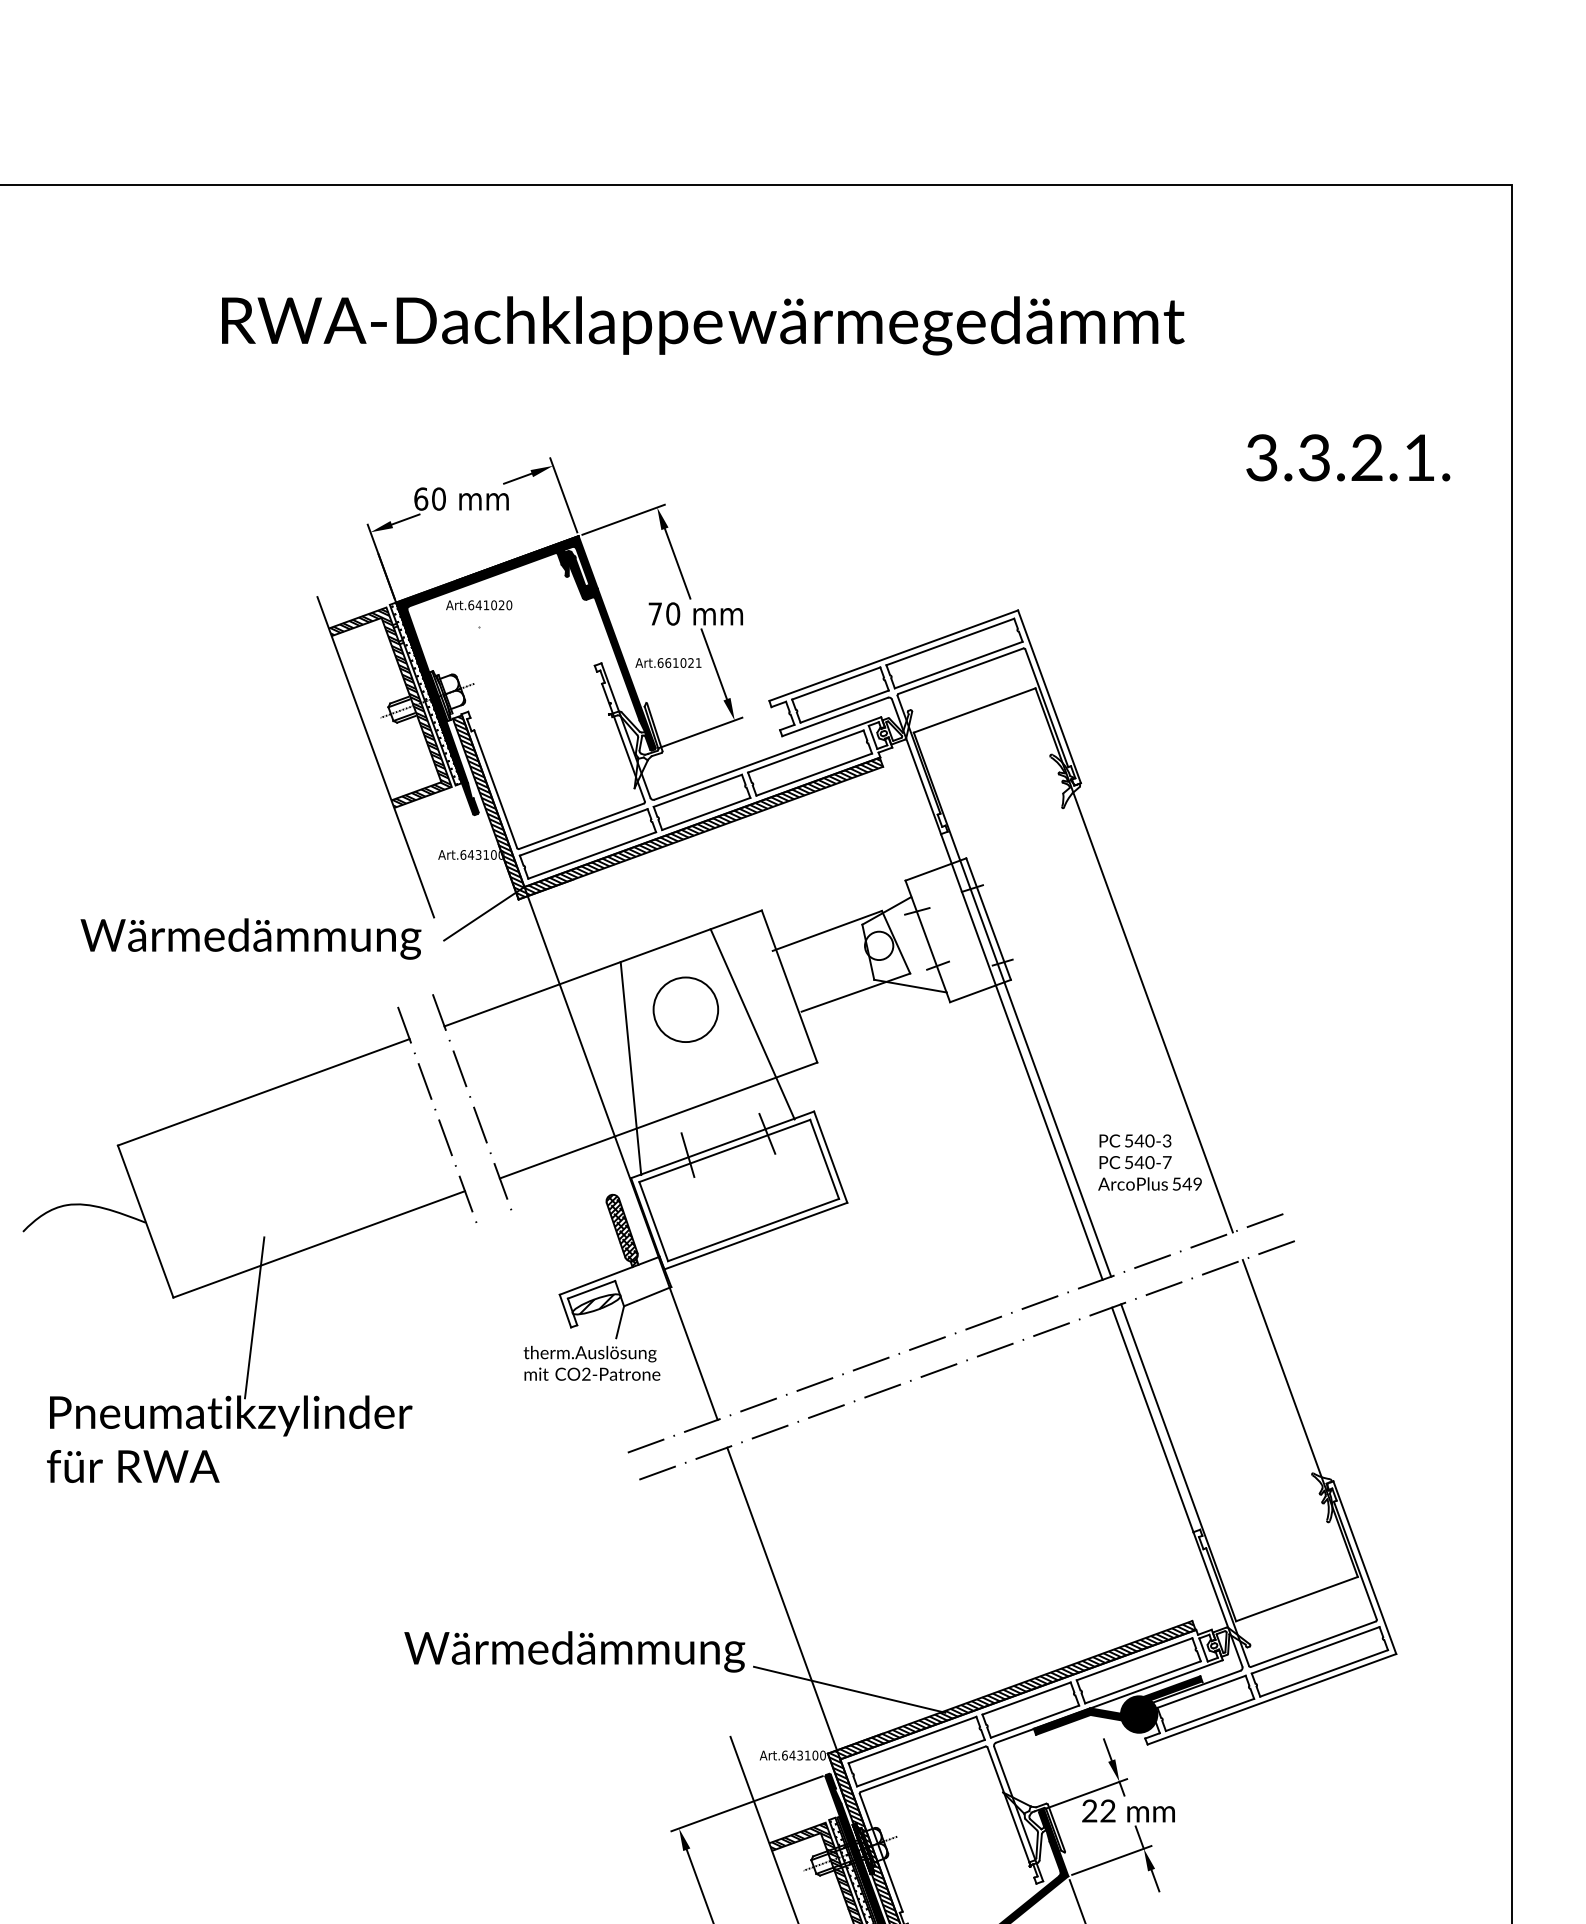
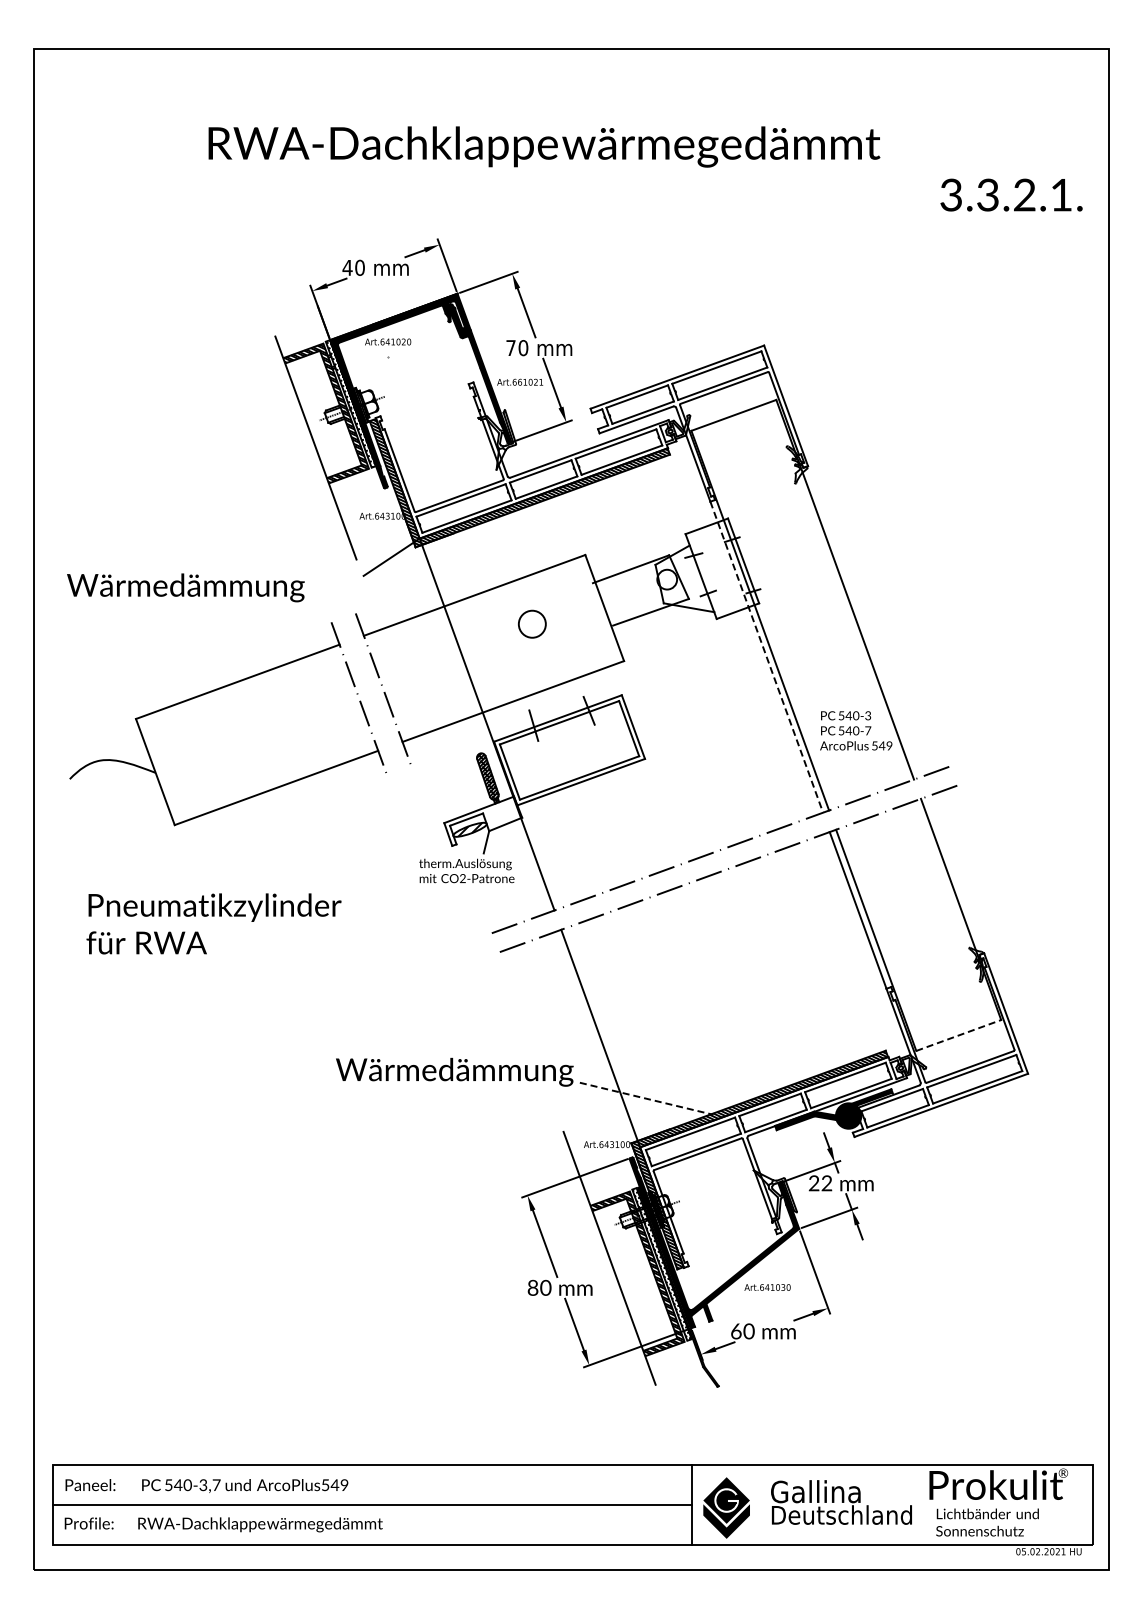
text: (1348, 456) -> (1011, 194), moved
text: (420, 498) -> (347, 267), 60 -> 40
text: (250, 938) -> (185, 587), moved
circle: (684, 1008) -> (531, 623), size x0.6
line: (752, 1024) -> (578, 634), removed
line: (1021, 1057) -> (766, 657), solid -> dashed
line: (630, 1067) -> (493, 664), removed
line: (254, 1318) -> (231, 839), removed
line: (1298, 1599) -> (959, 1035), solid -> dashed
line: (849, 1689) -> (646, 1098), solid -> dashed

